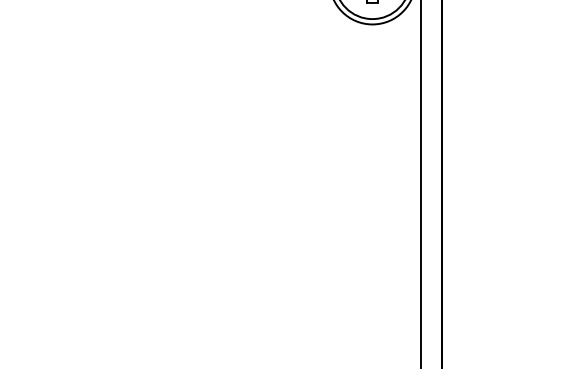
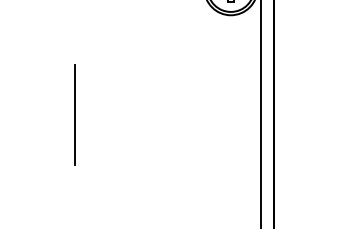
line: (120, 184) -> (74, 114), added

